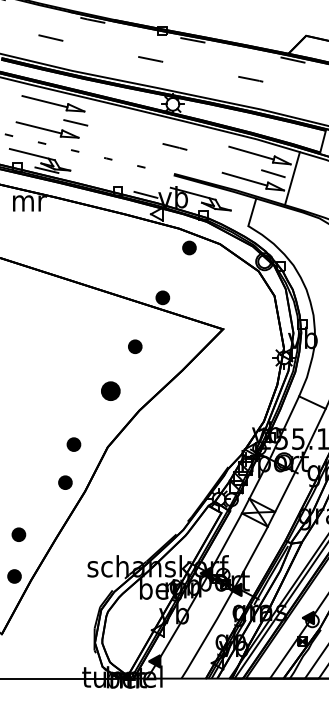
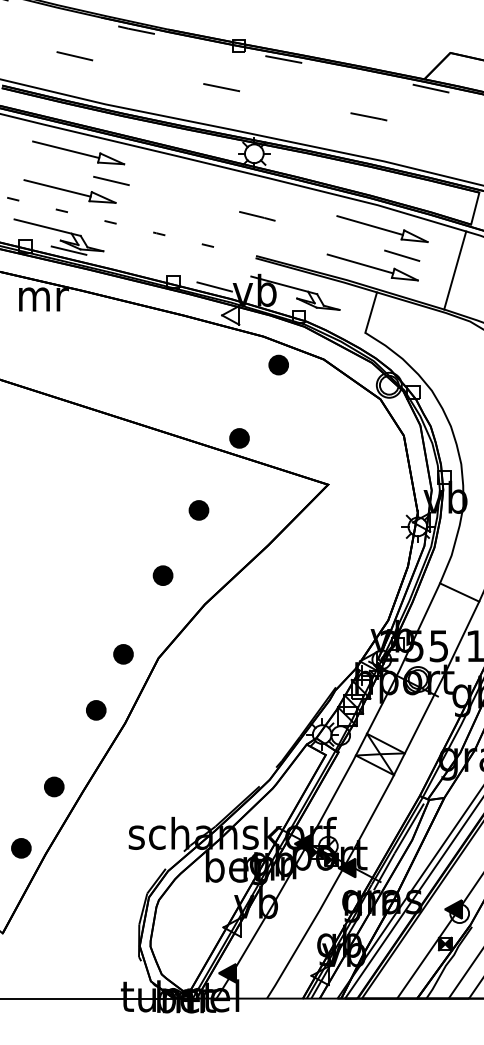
line: (291, 178) -> (453, 270), moved
part: (110, 390) -> (162, 574), size x0.71
part: (73, 444) -> (122, 654), moved
part: (18, 534) -> (53, 786), moved

